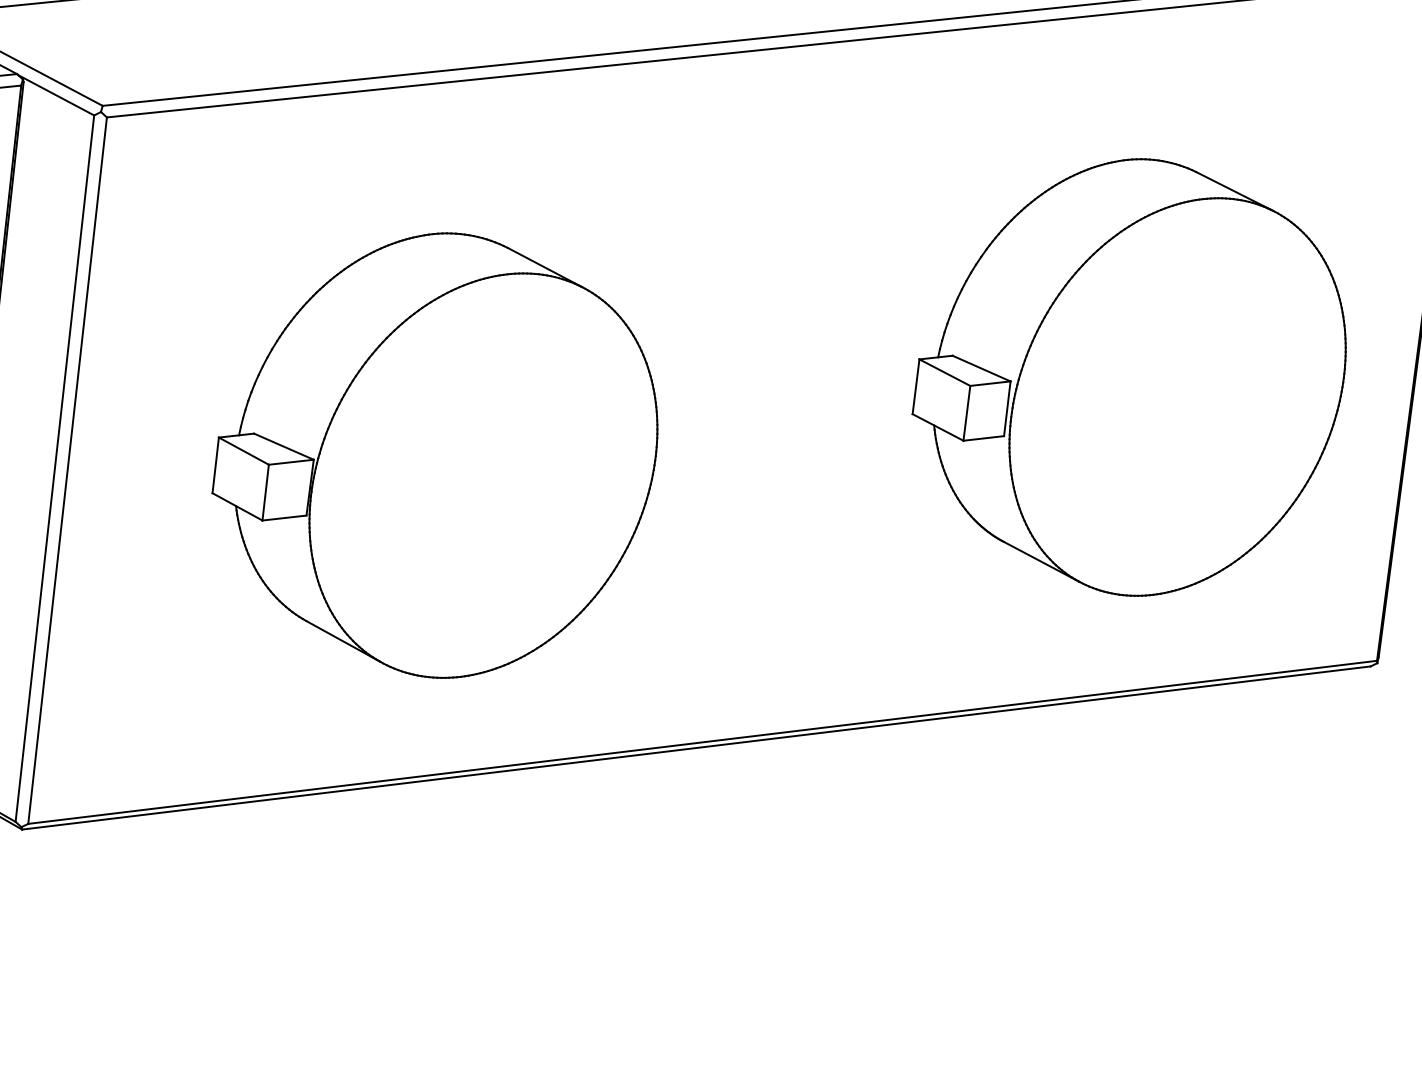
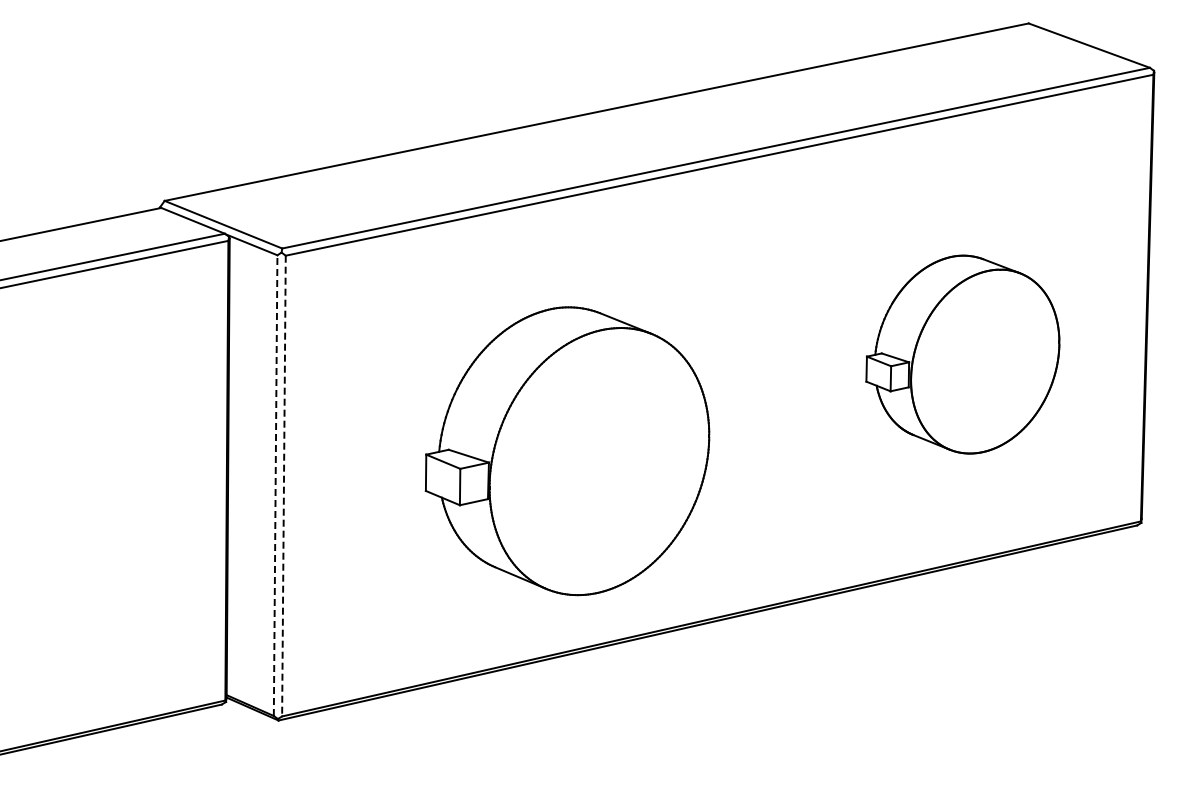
part: (1129, 376) -> (962, 354), size x0.7
part: (436, 455) -> (567, 451), moved
line: (54, 468) -> (275, 485), solid -> dashed
line: (66, 471) -> (283, 486), solid -> dashed

